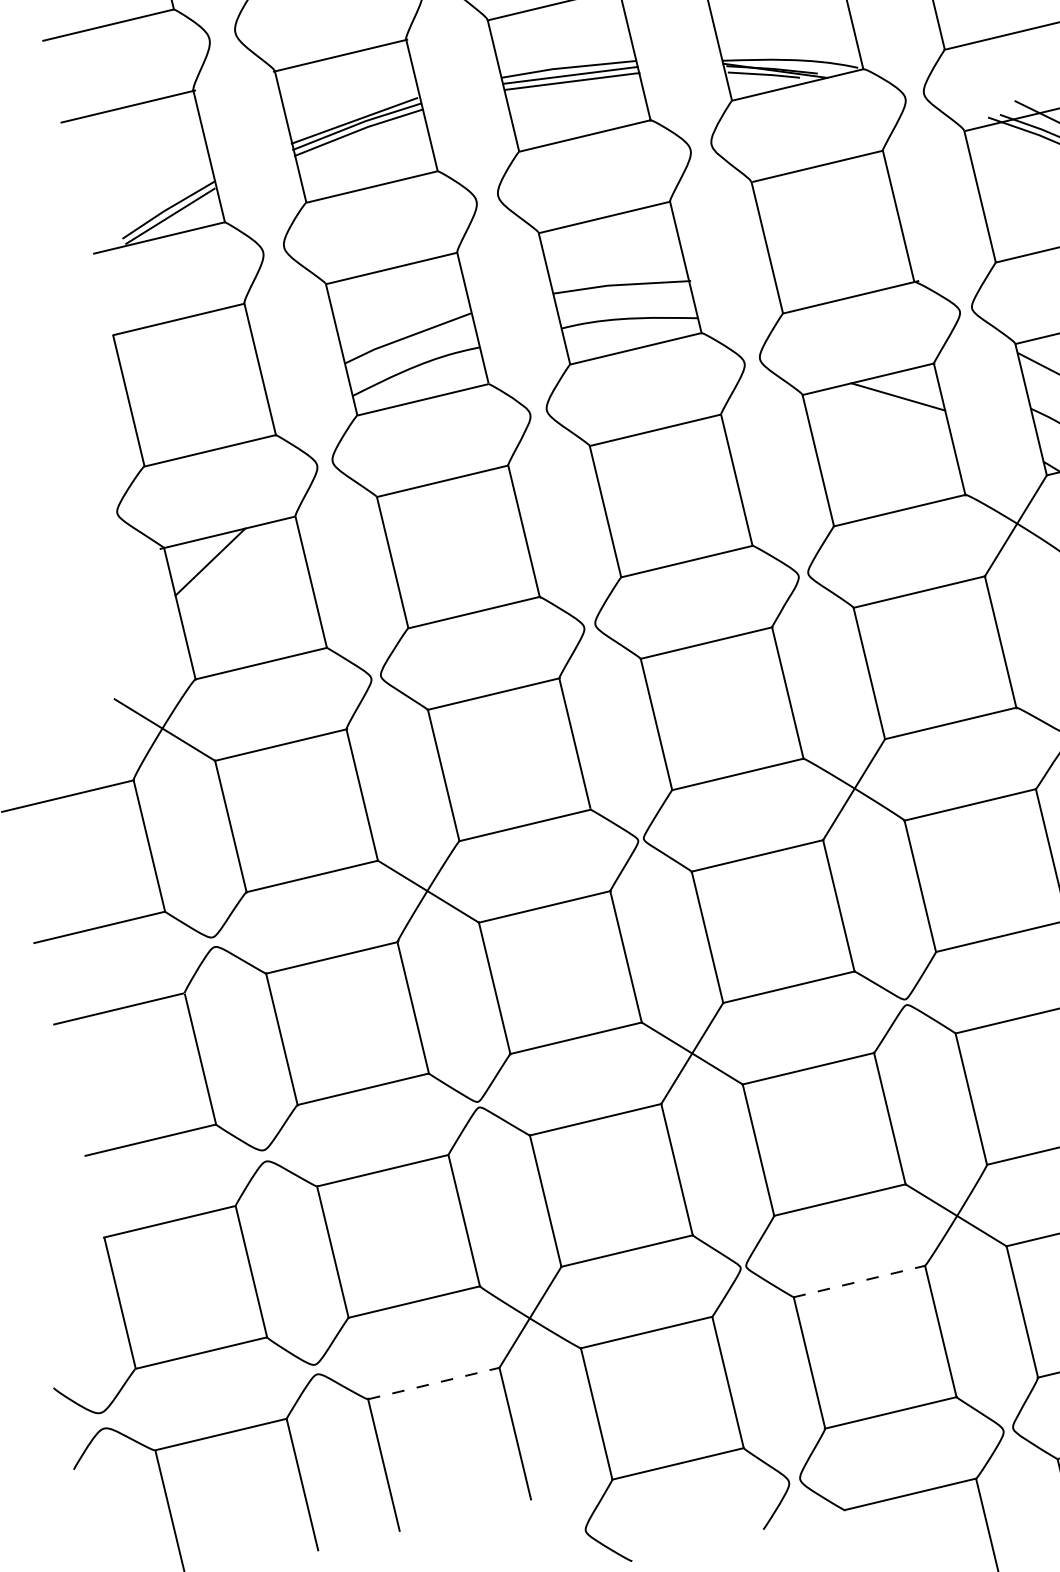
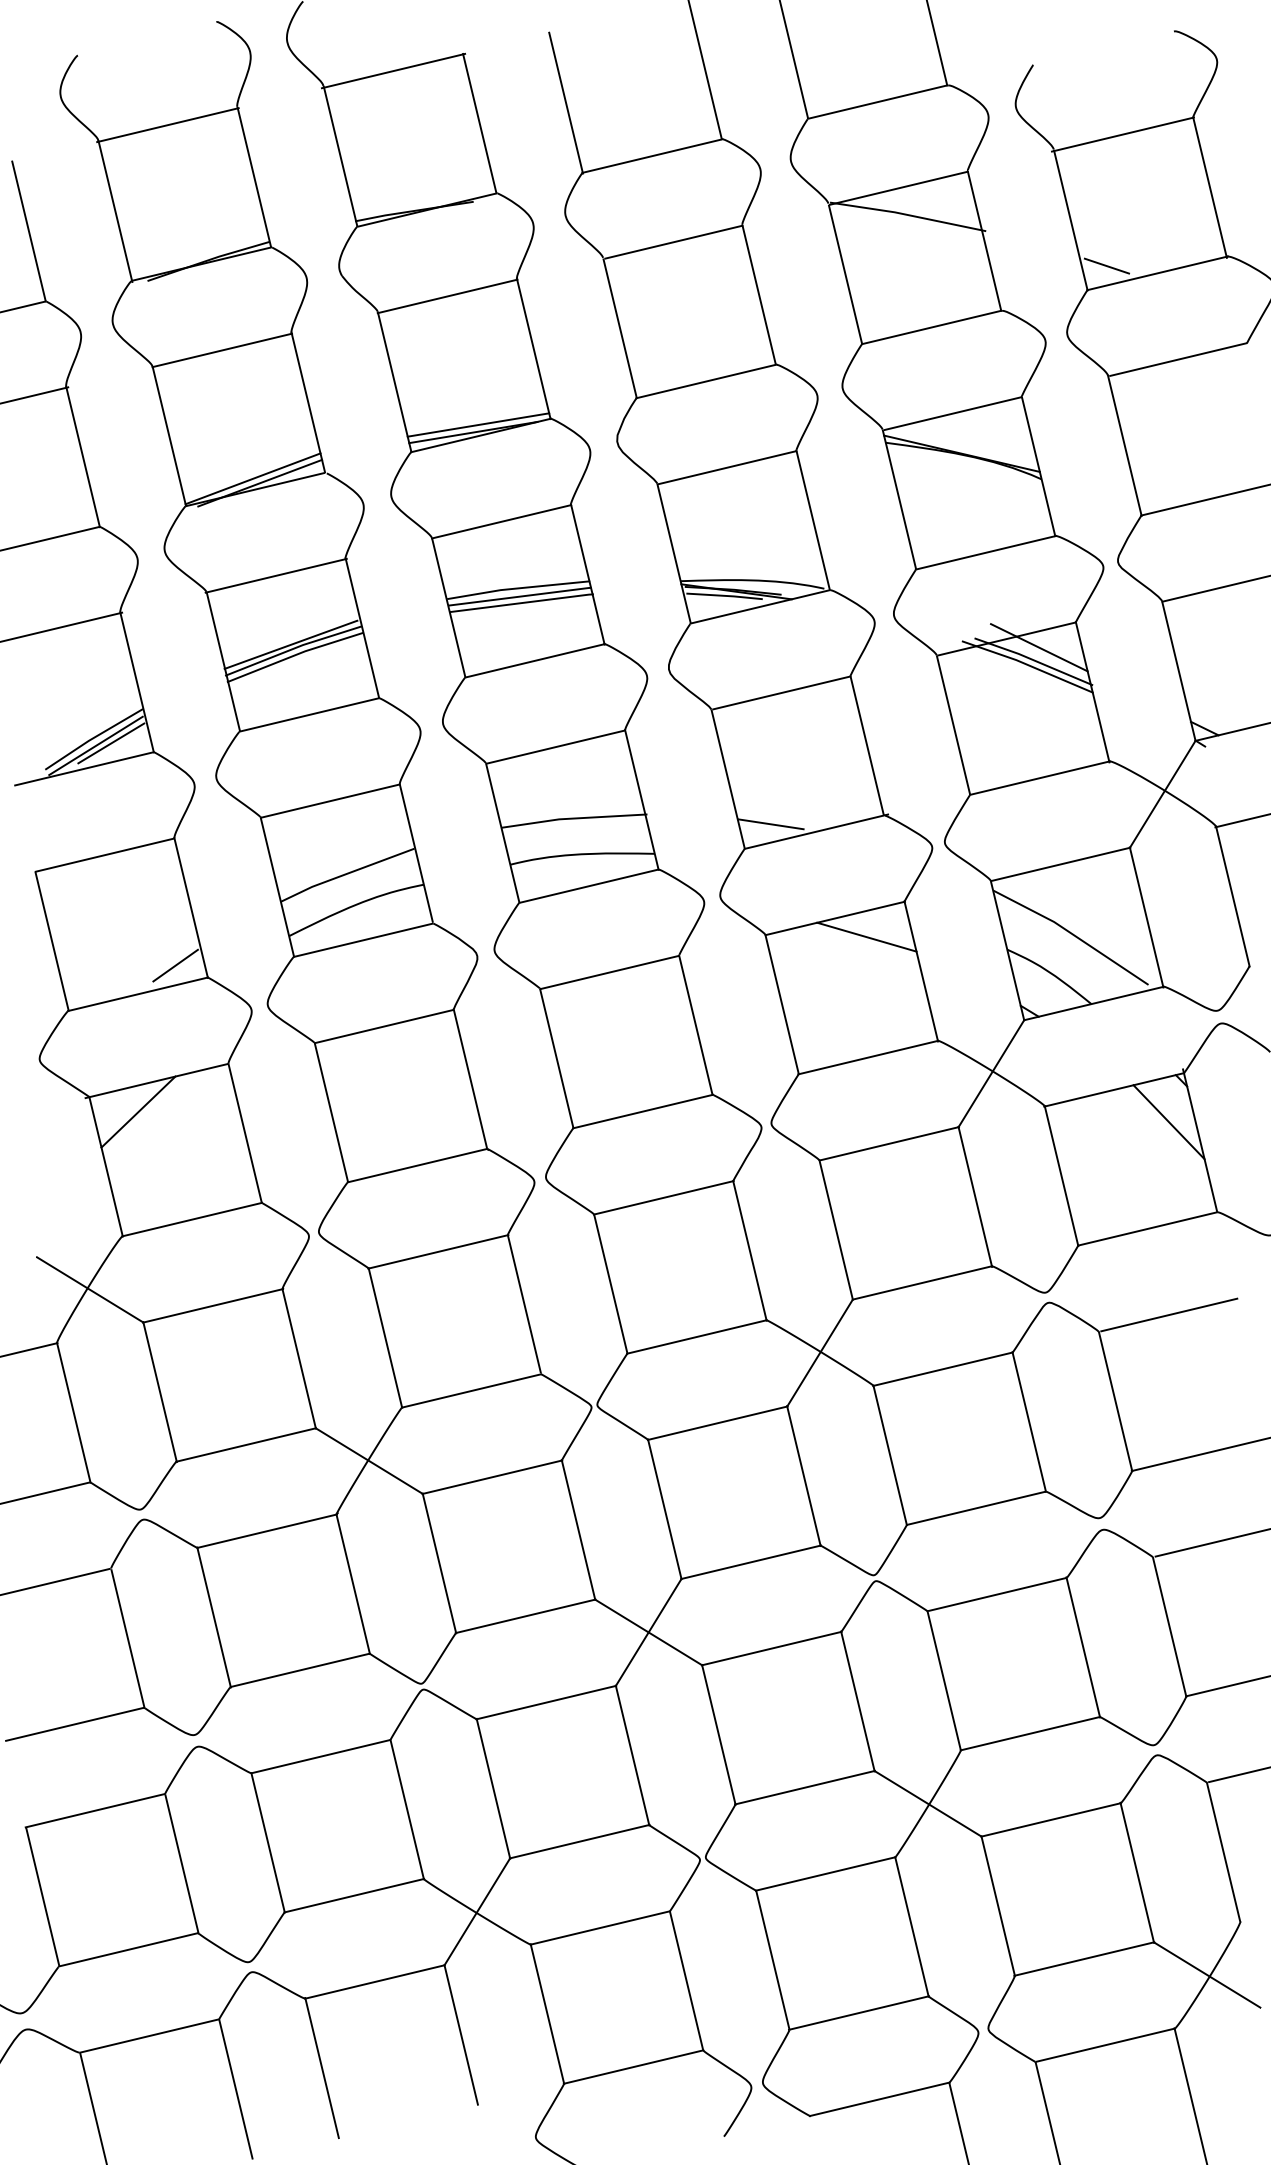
line: (184, 214) -> (111, 743), added
line: (807, 290) -> (770, 824), added
line: (245, 423) -> (175, 965), added
line: (859, 1281) -> (825, 1873), dashed -> solid
line: (433, 1383) -> (374, 1981), dashed -> solid

